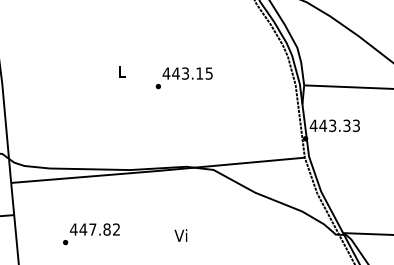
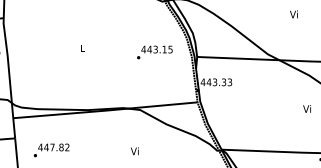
text: (183, 78) -> (154, 52), moved
text: (91, 234) -> (51, 150), moved
text: (180, 235) -> (134, 151), moved

